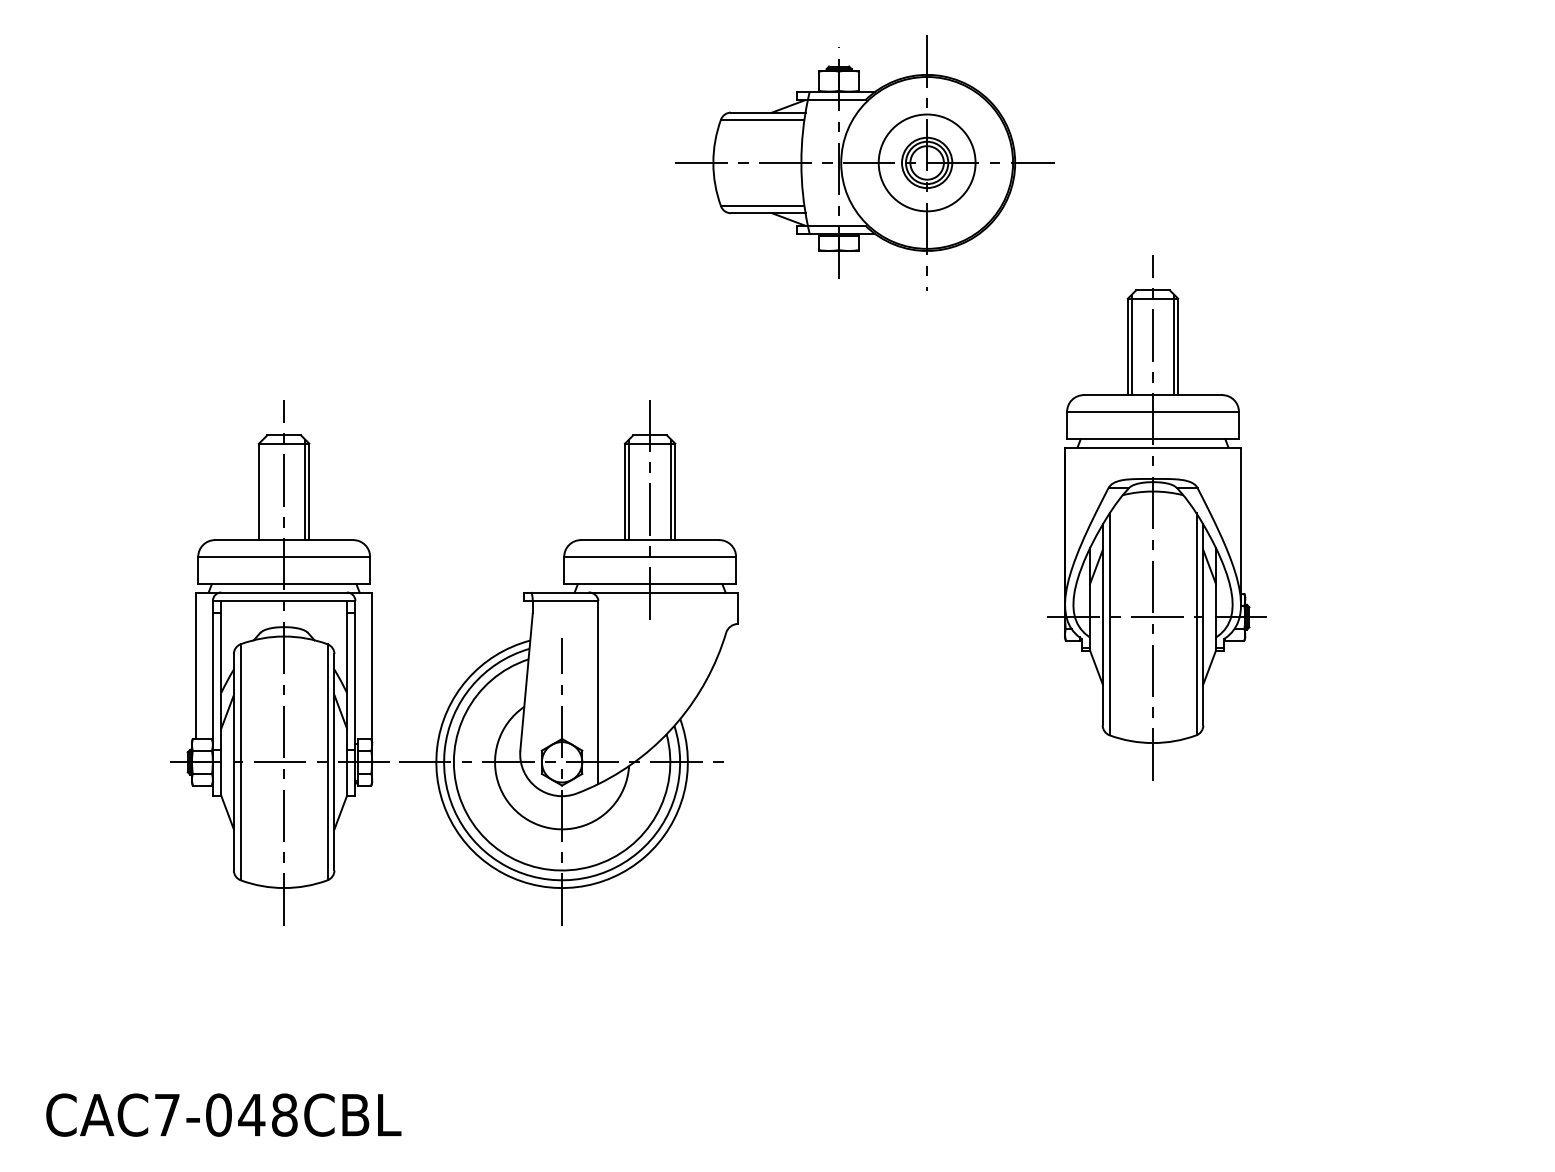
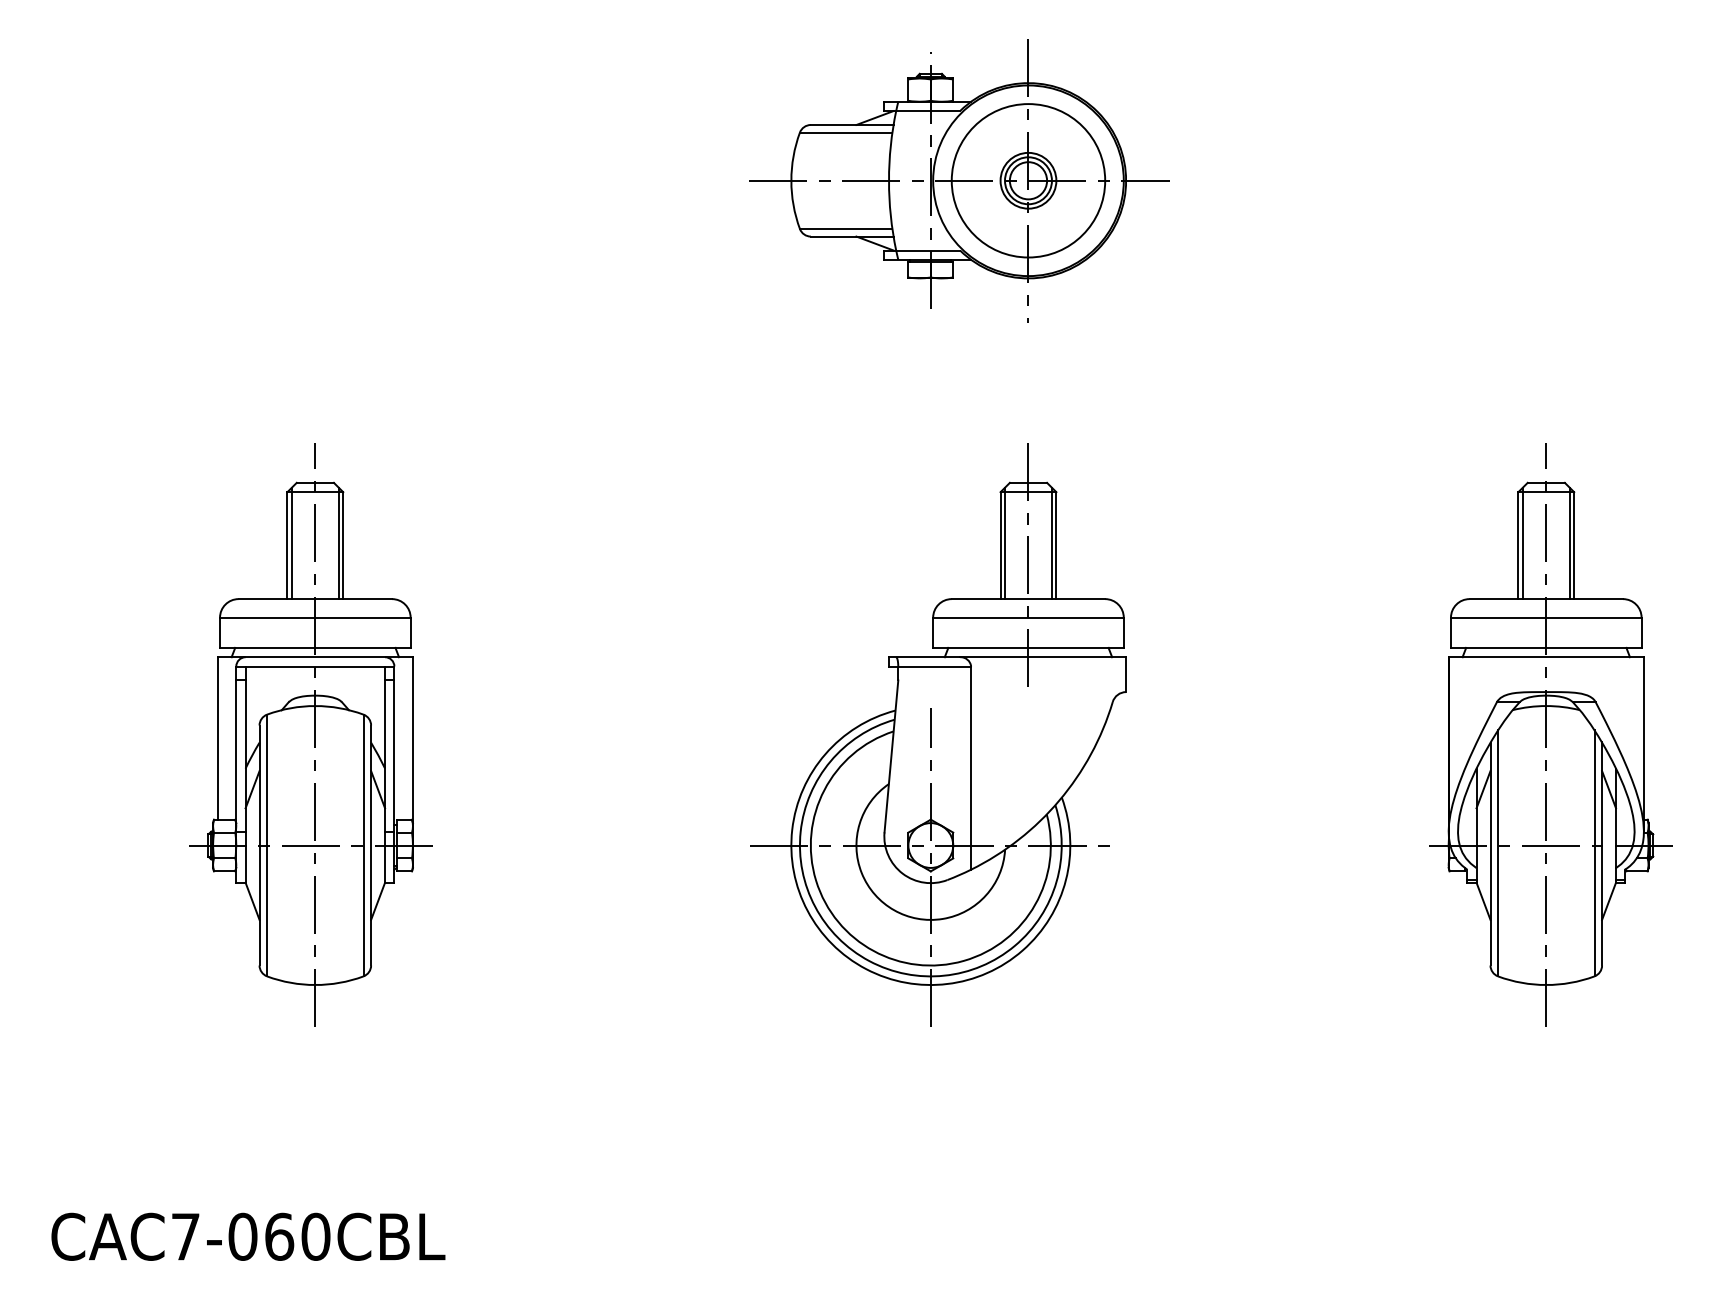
circle: (926, 162) -> (1027, 180), size x1.43
line: (262, 489) -> (291, 542), added
part: (1156, 517) -> (1550, 734), moved
part: (568, 662) -> (937, 734), moved
text: (267, 1114) -> (296, 1236), CAC7-048CBL -> CAC7-060CBL

